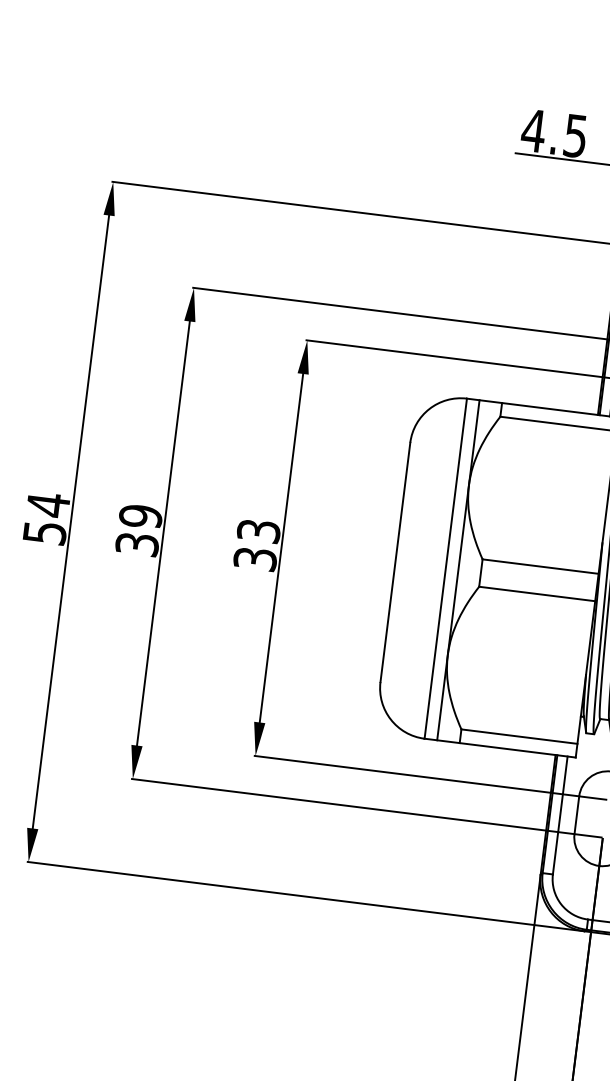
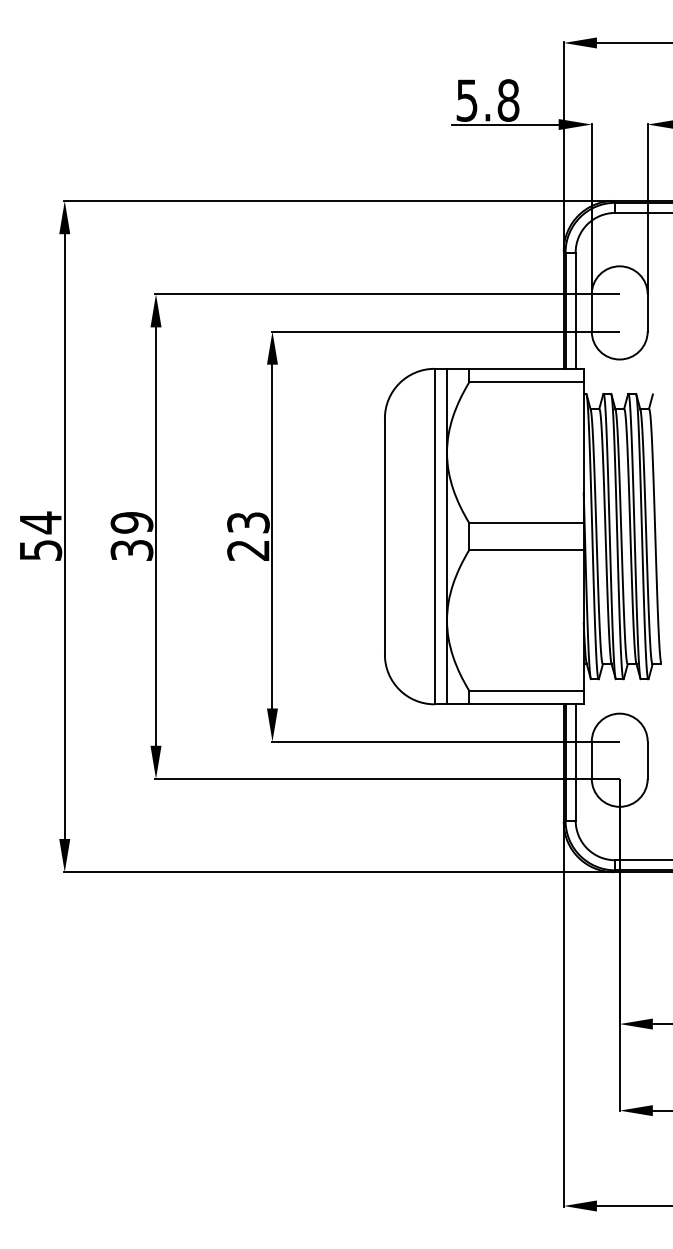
text: (554, 133) -> (487, 100), 4.5 -> 5.8
text: (255, 559) -> (248, 550), 33 -> 23

